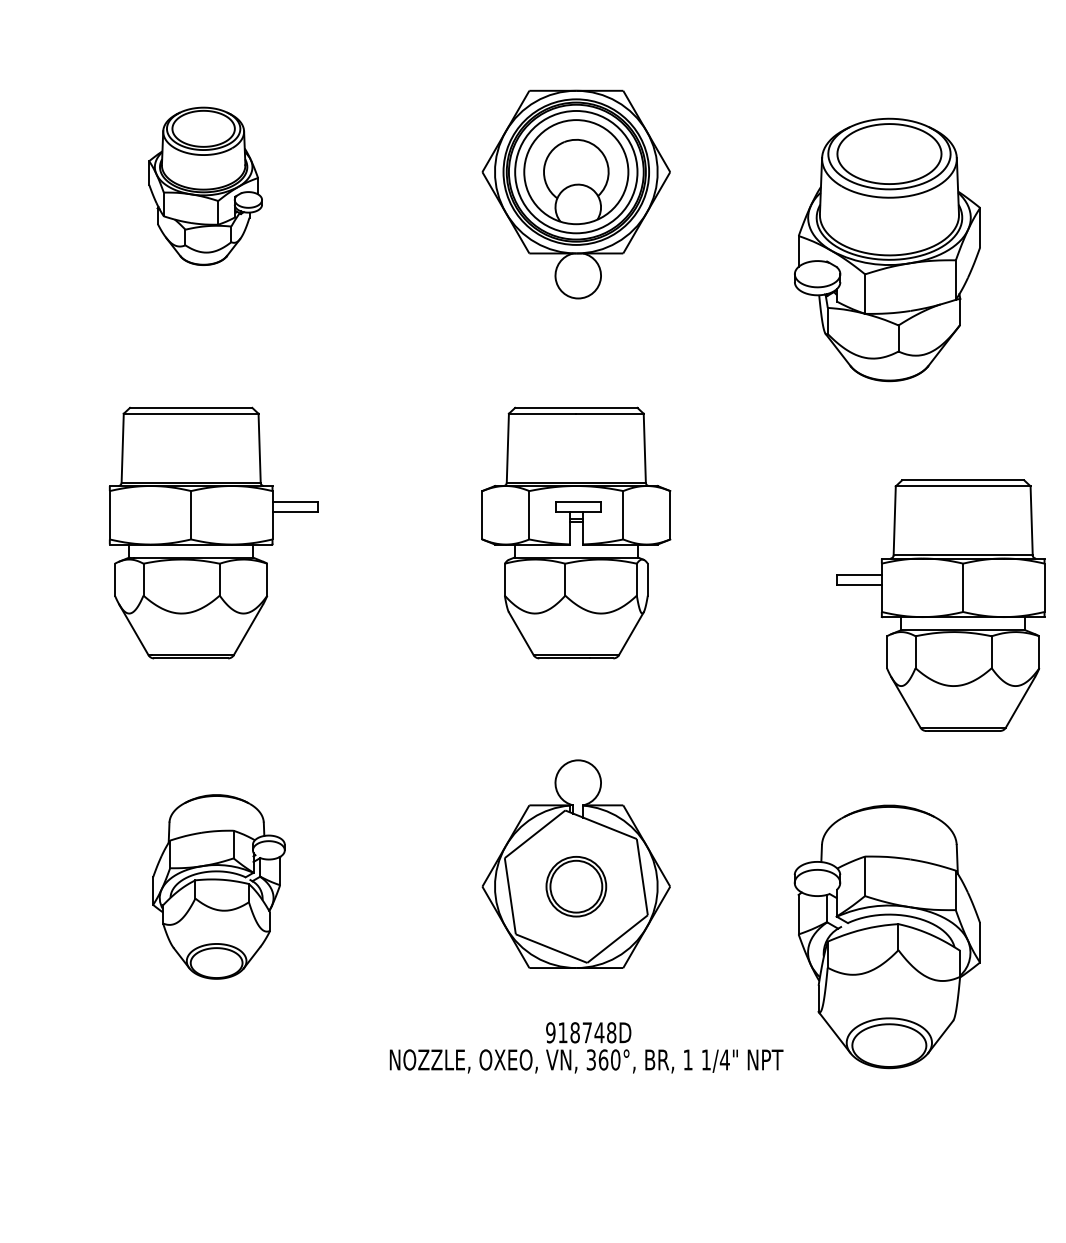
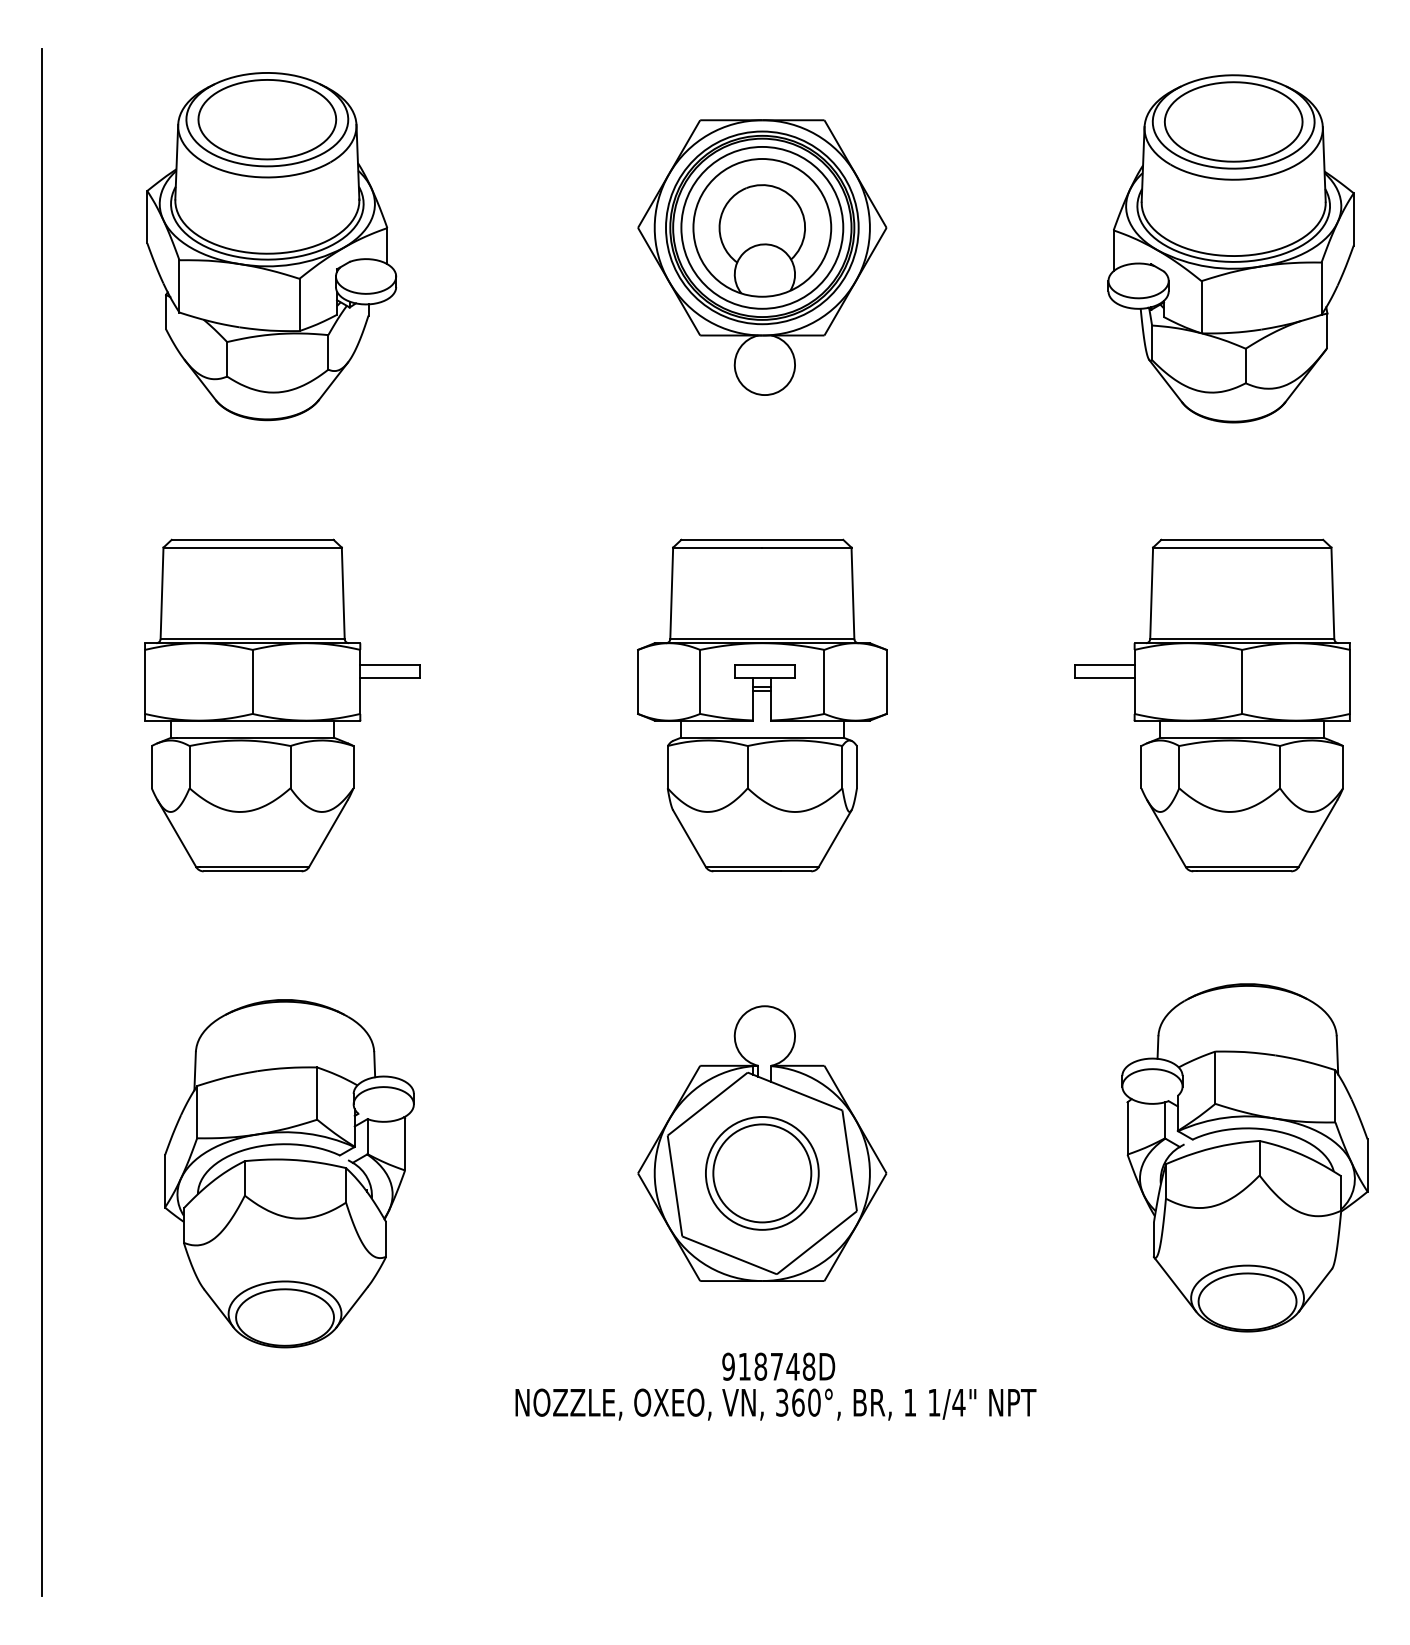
part: (205, 186) -> (271, 246), size x1.67
part: (887, 249) -> (1230, 248), moved
part: (940, 605) -> (1212, 705), moved
line: (32, 621) -> (42, 822), added
part: (219, 886) -> (289, 1173), size x1.43
part: (576, 886) -> (762, 1173), size x1.43
part: (887, 936) -> (1244, 1157), moved

